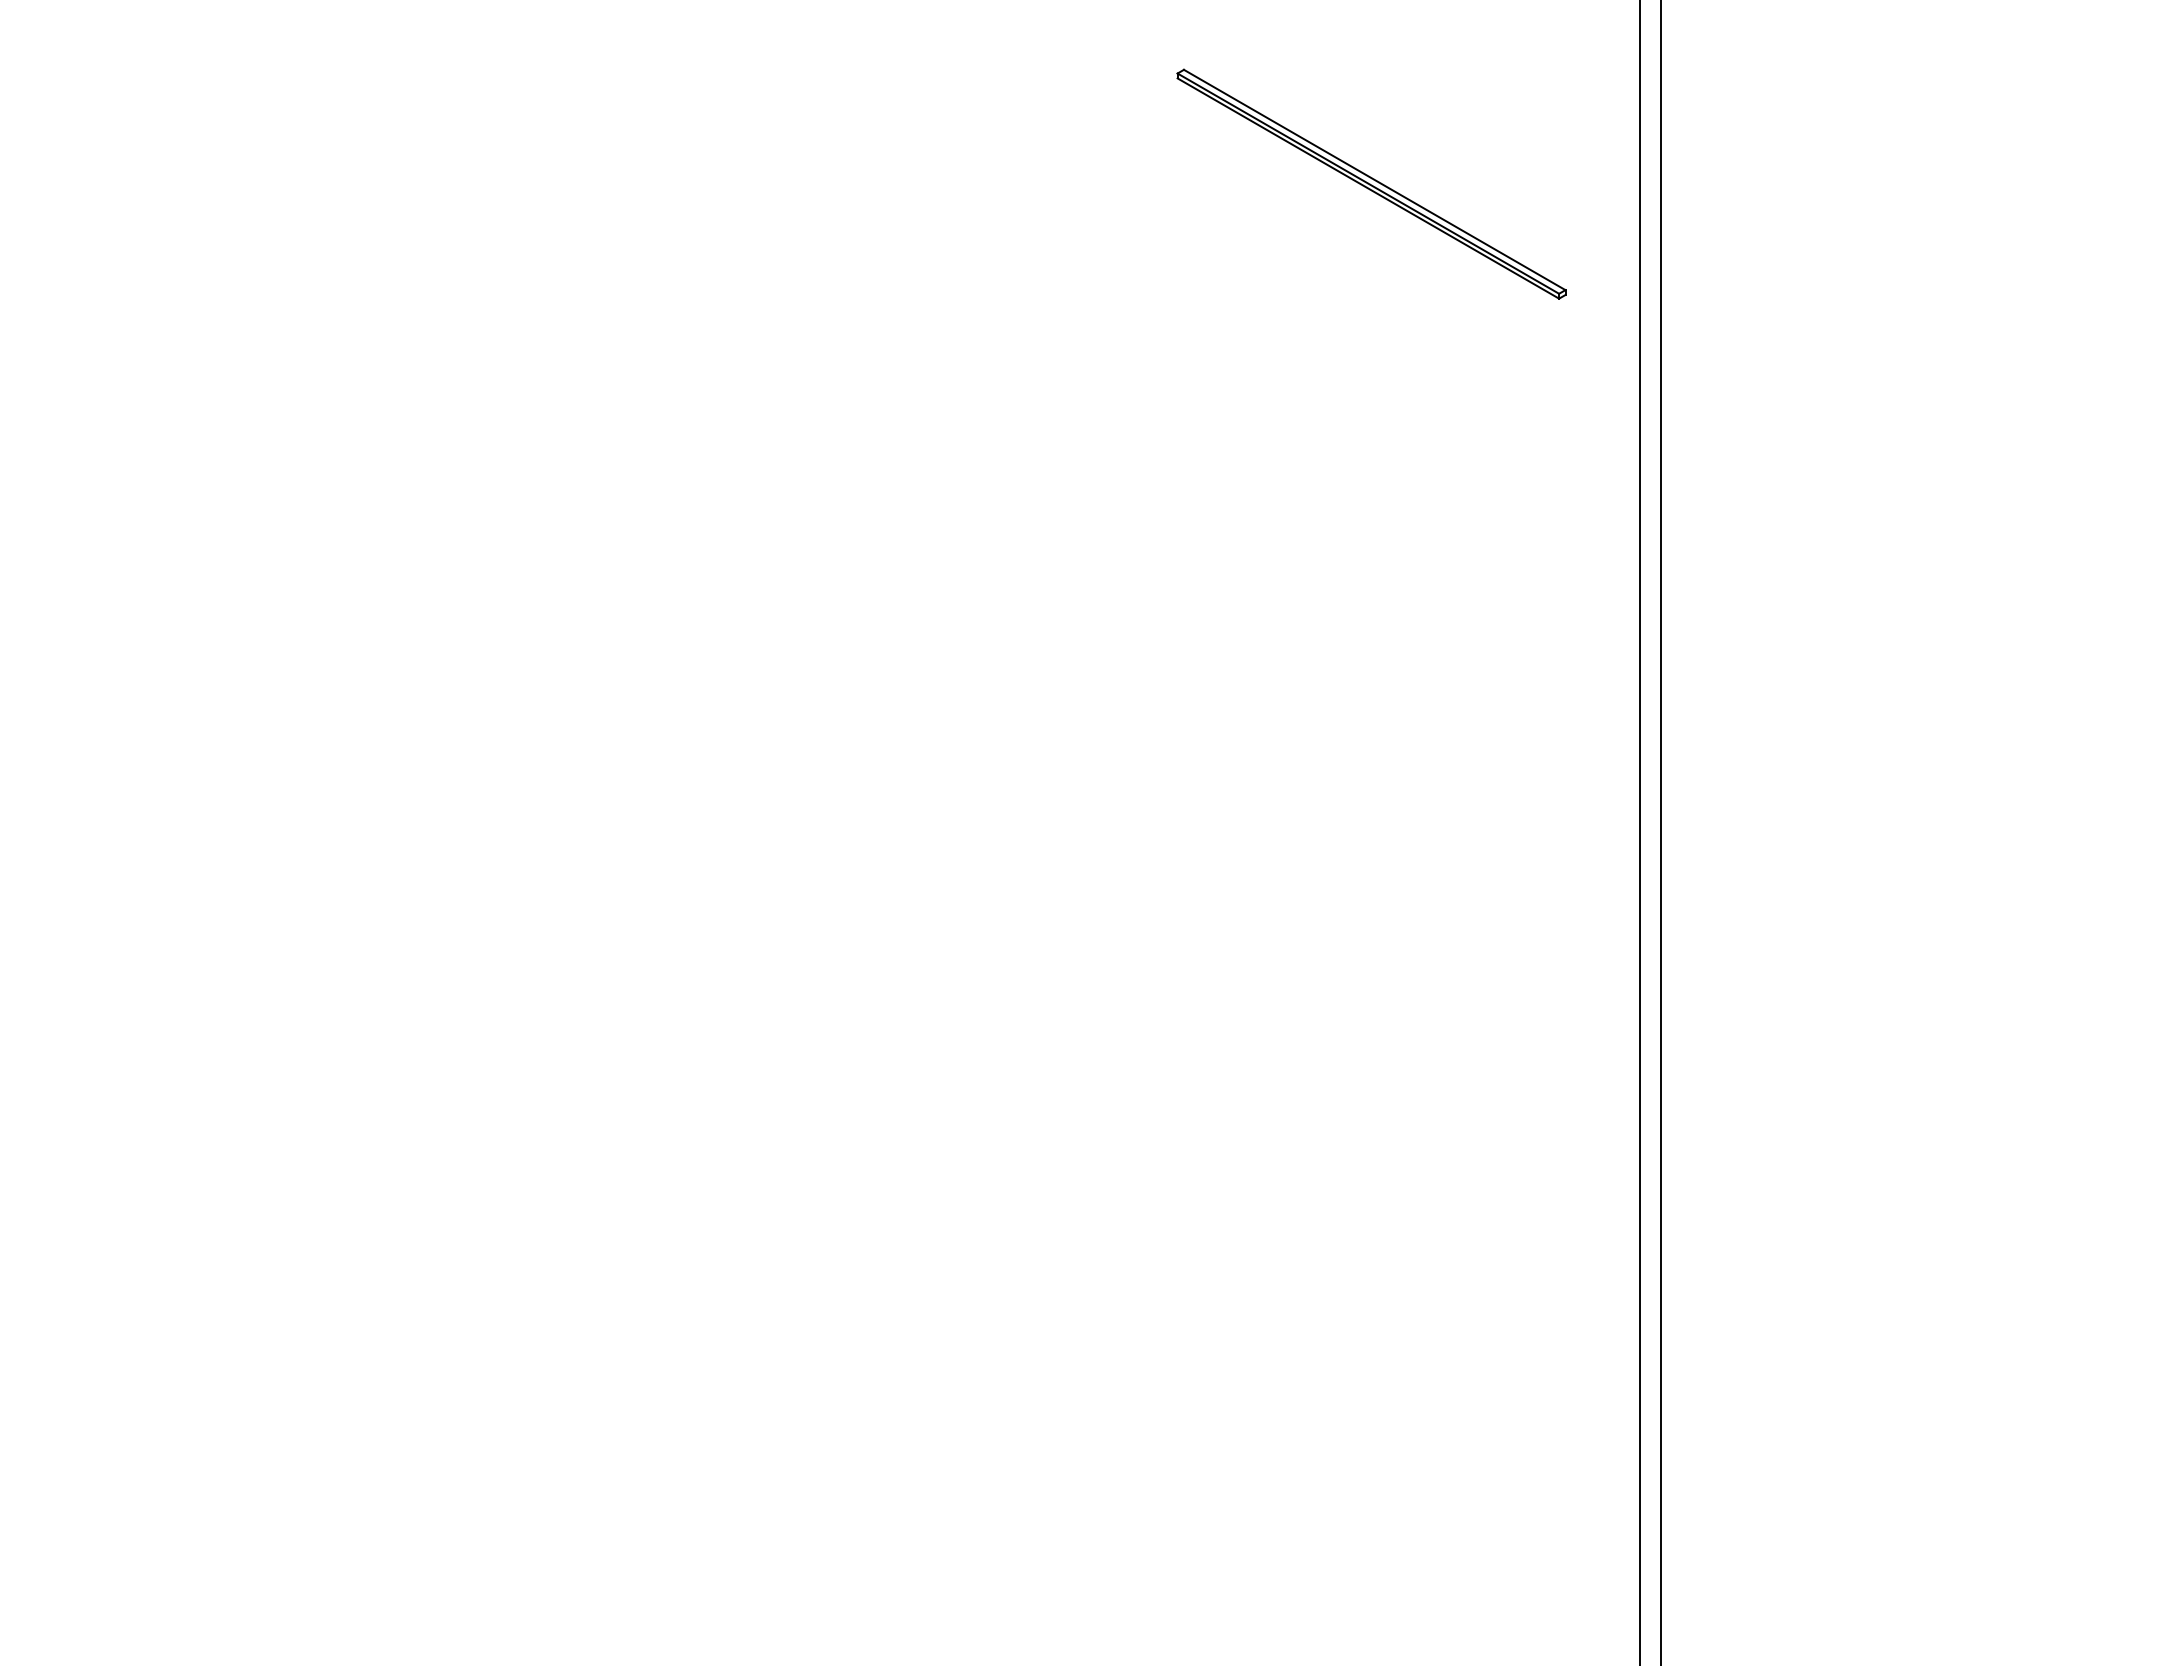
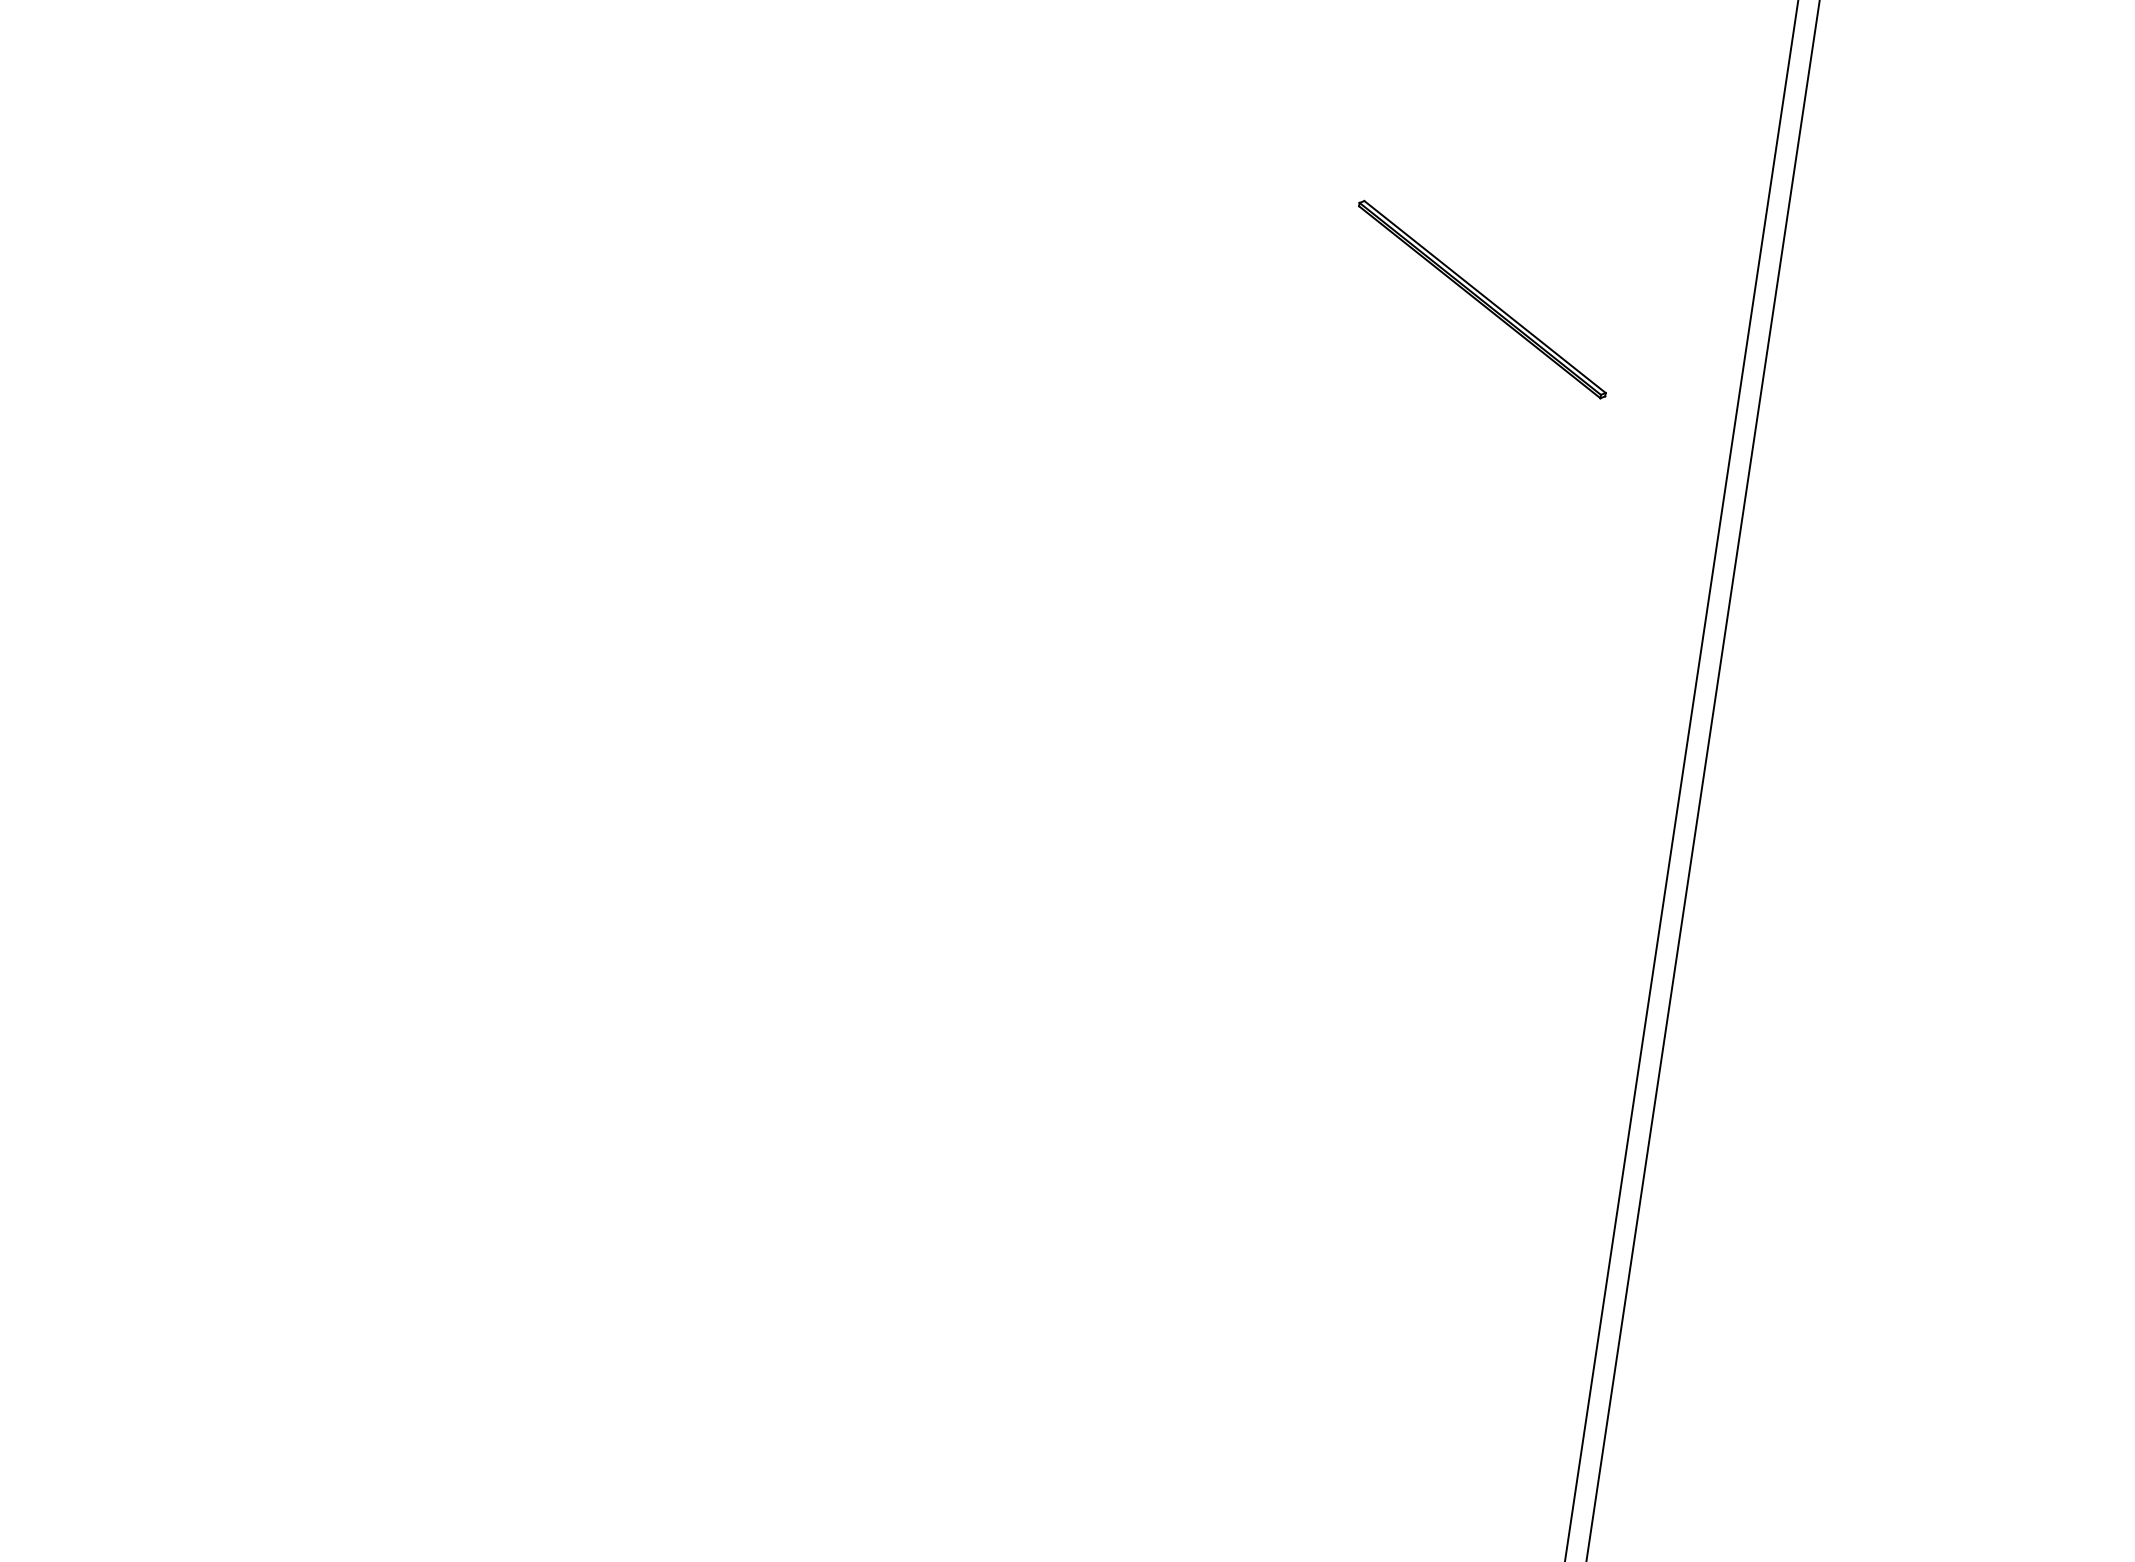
part: (1371, 183) -> (1482, 298), size x0.7

